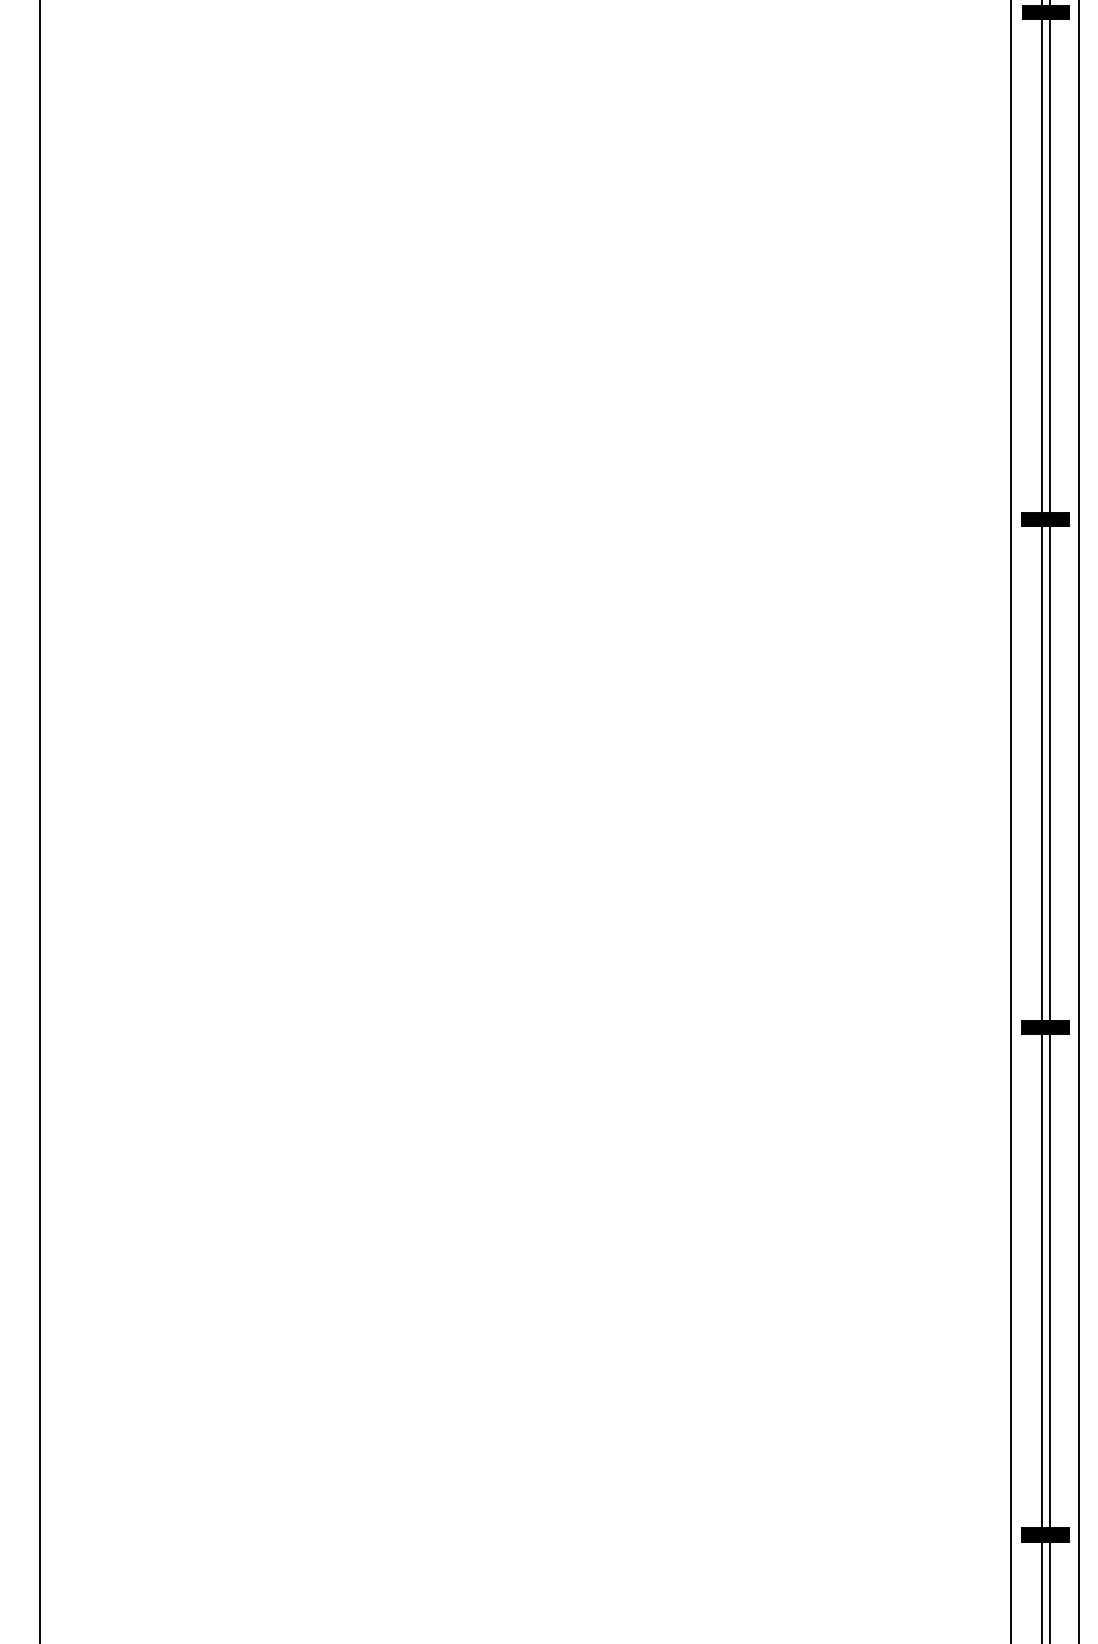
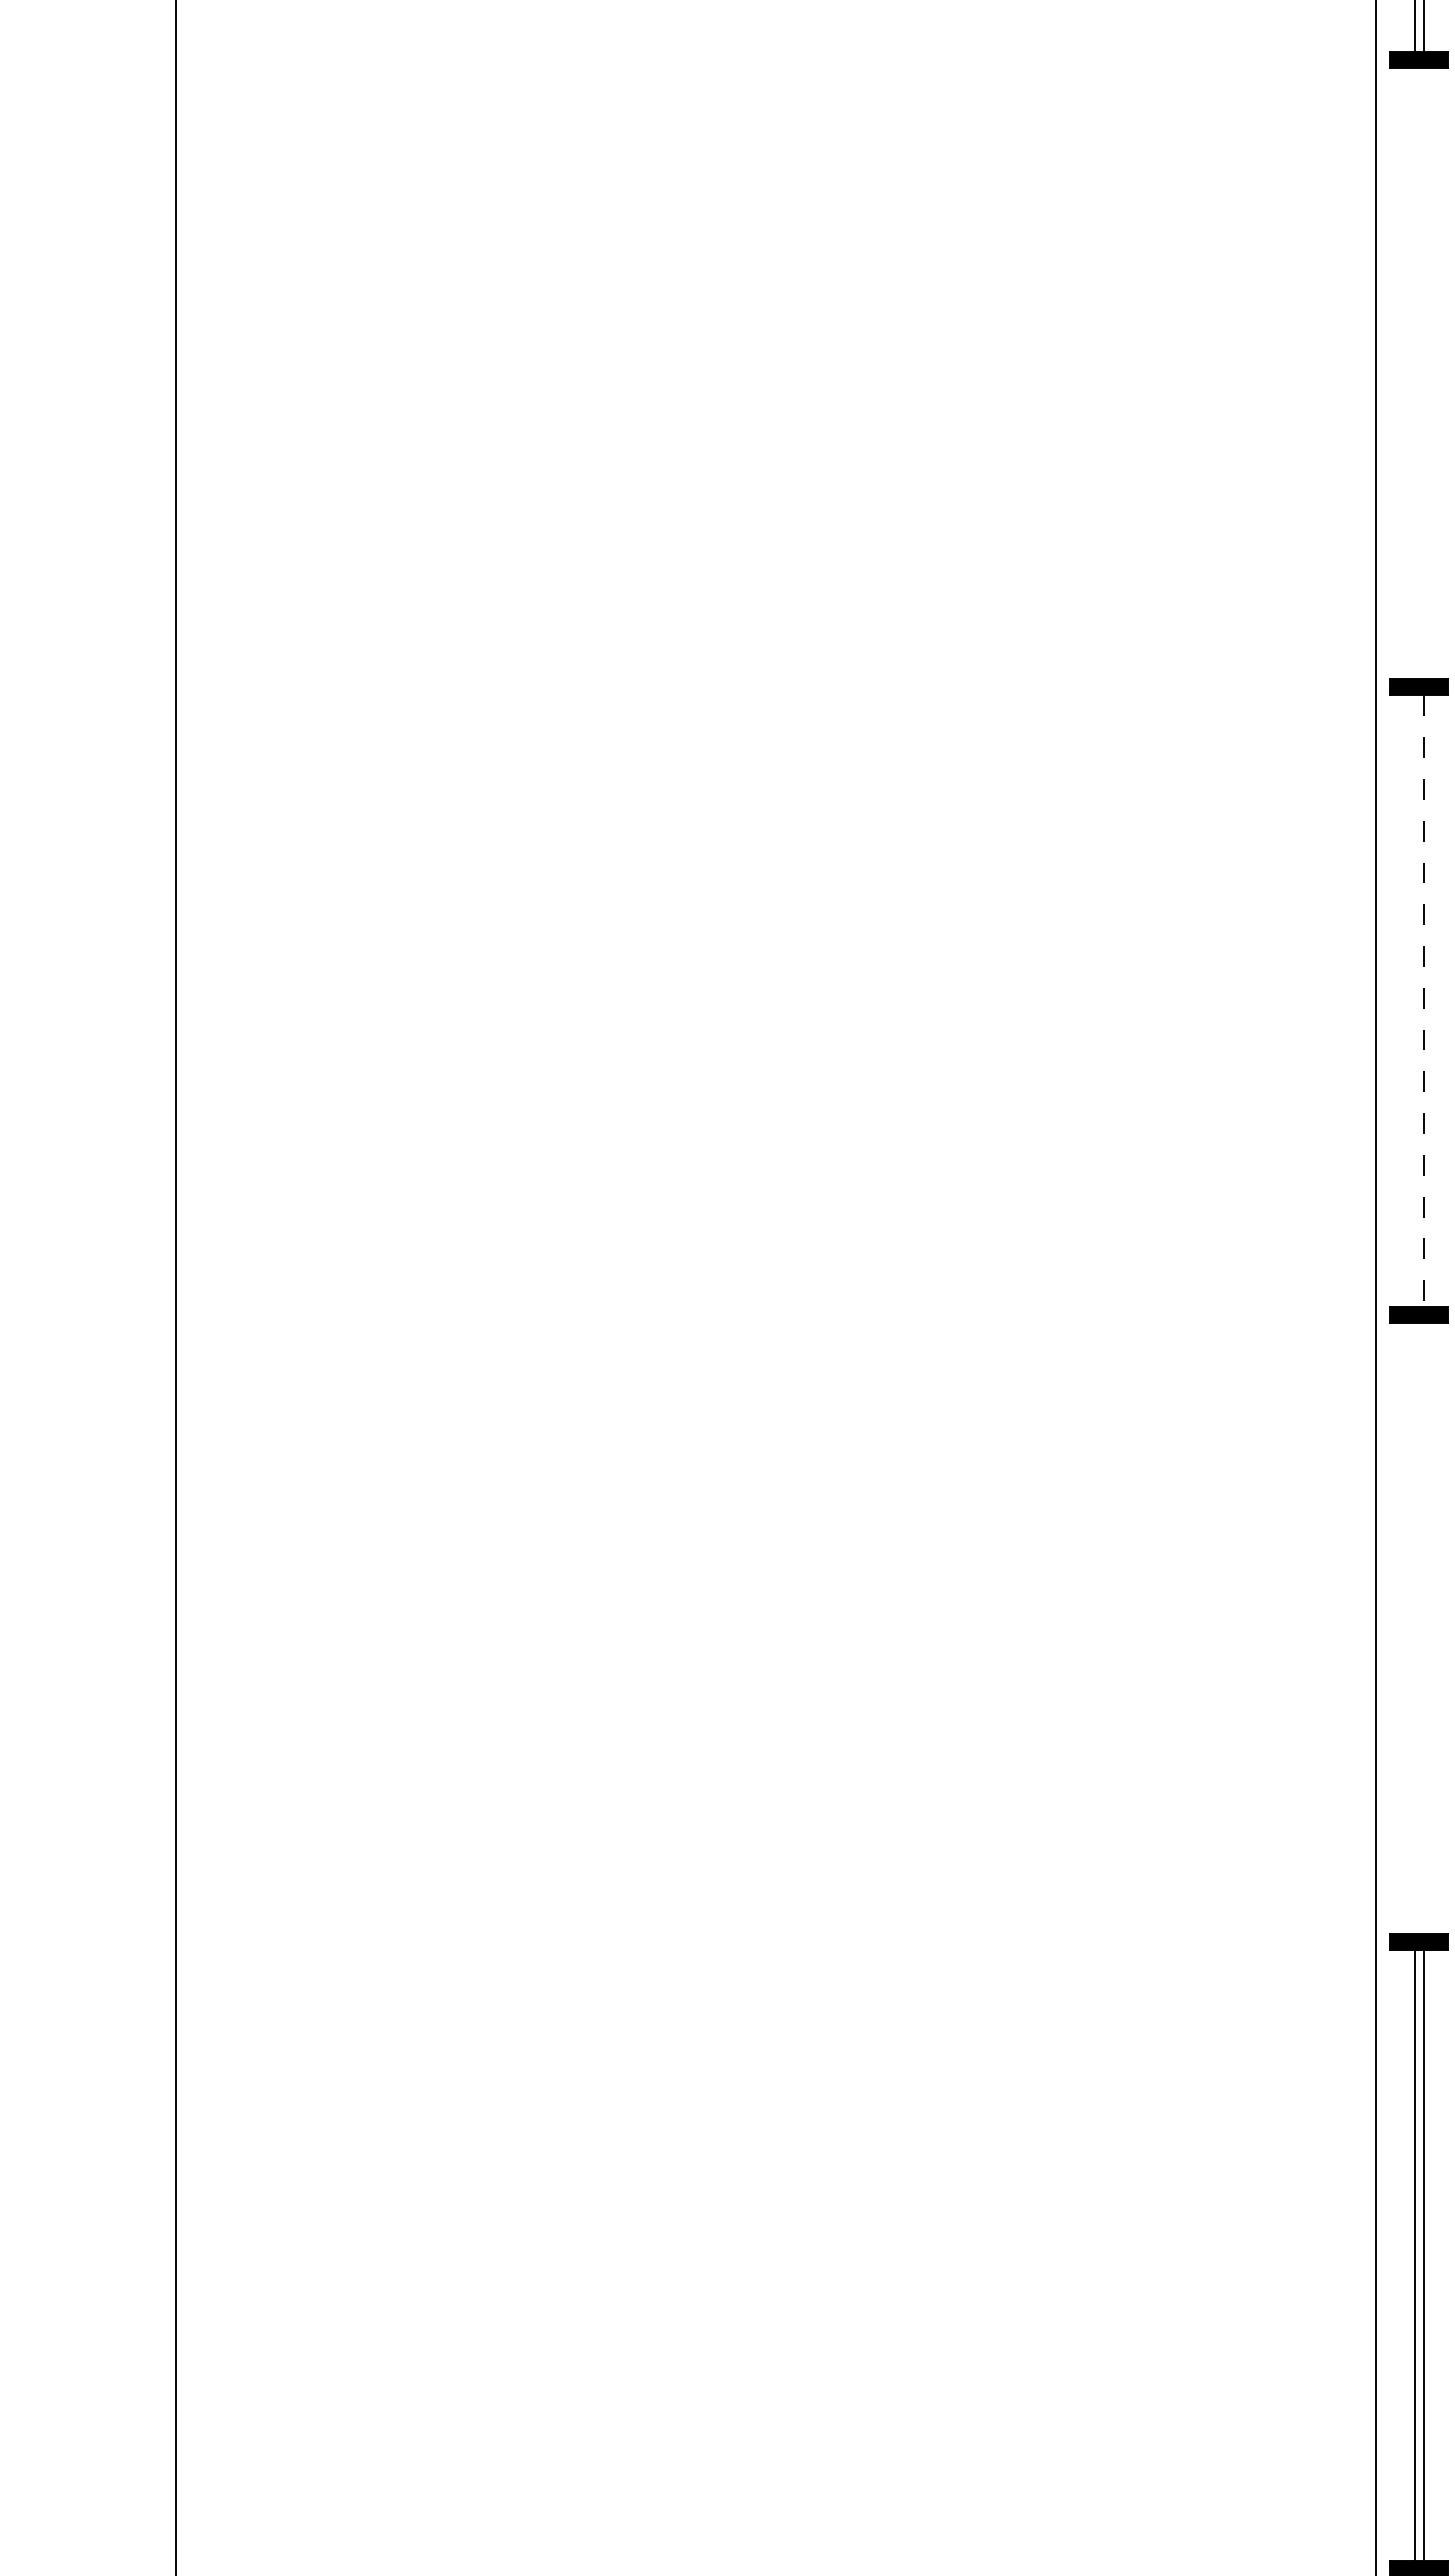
line: (1042, 265) -> (1414, 373), removed
line: (1049, 265) -> (1423, 373), removed
line: (1042, 773) -> (1415, 1000), removed
line: (1050, 774) -> (1424, 1001), solid -> dashed
line: (1042, 1280) -> (1415, 1627), removed
line: (1050, 1280) -> (1424, 1627), removed

